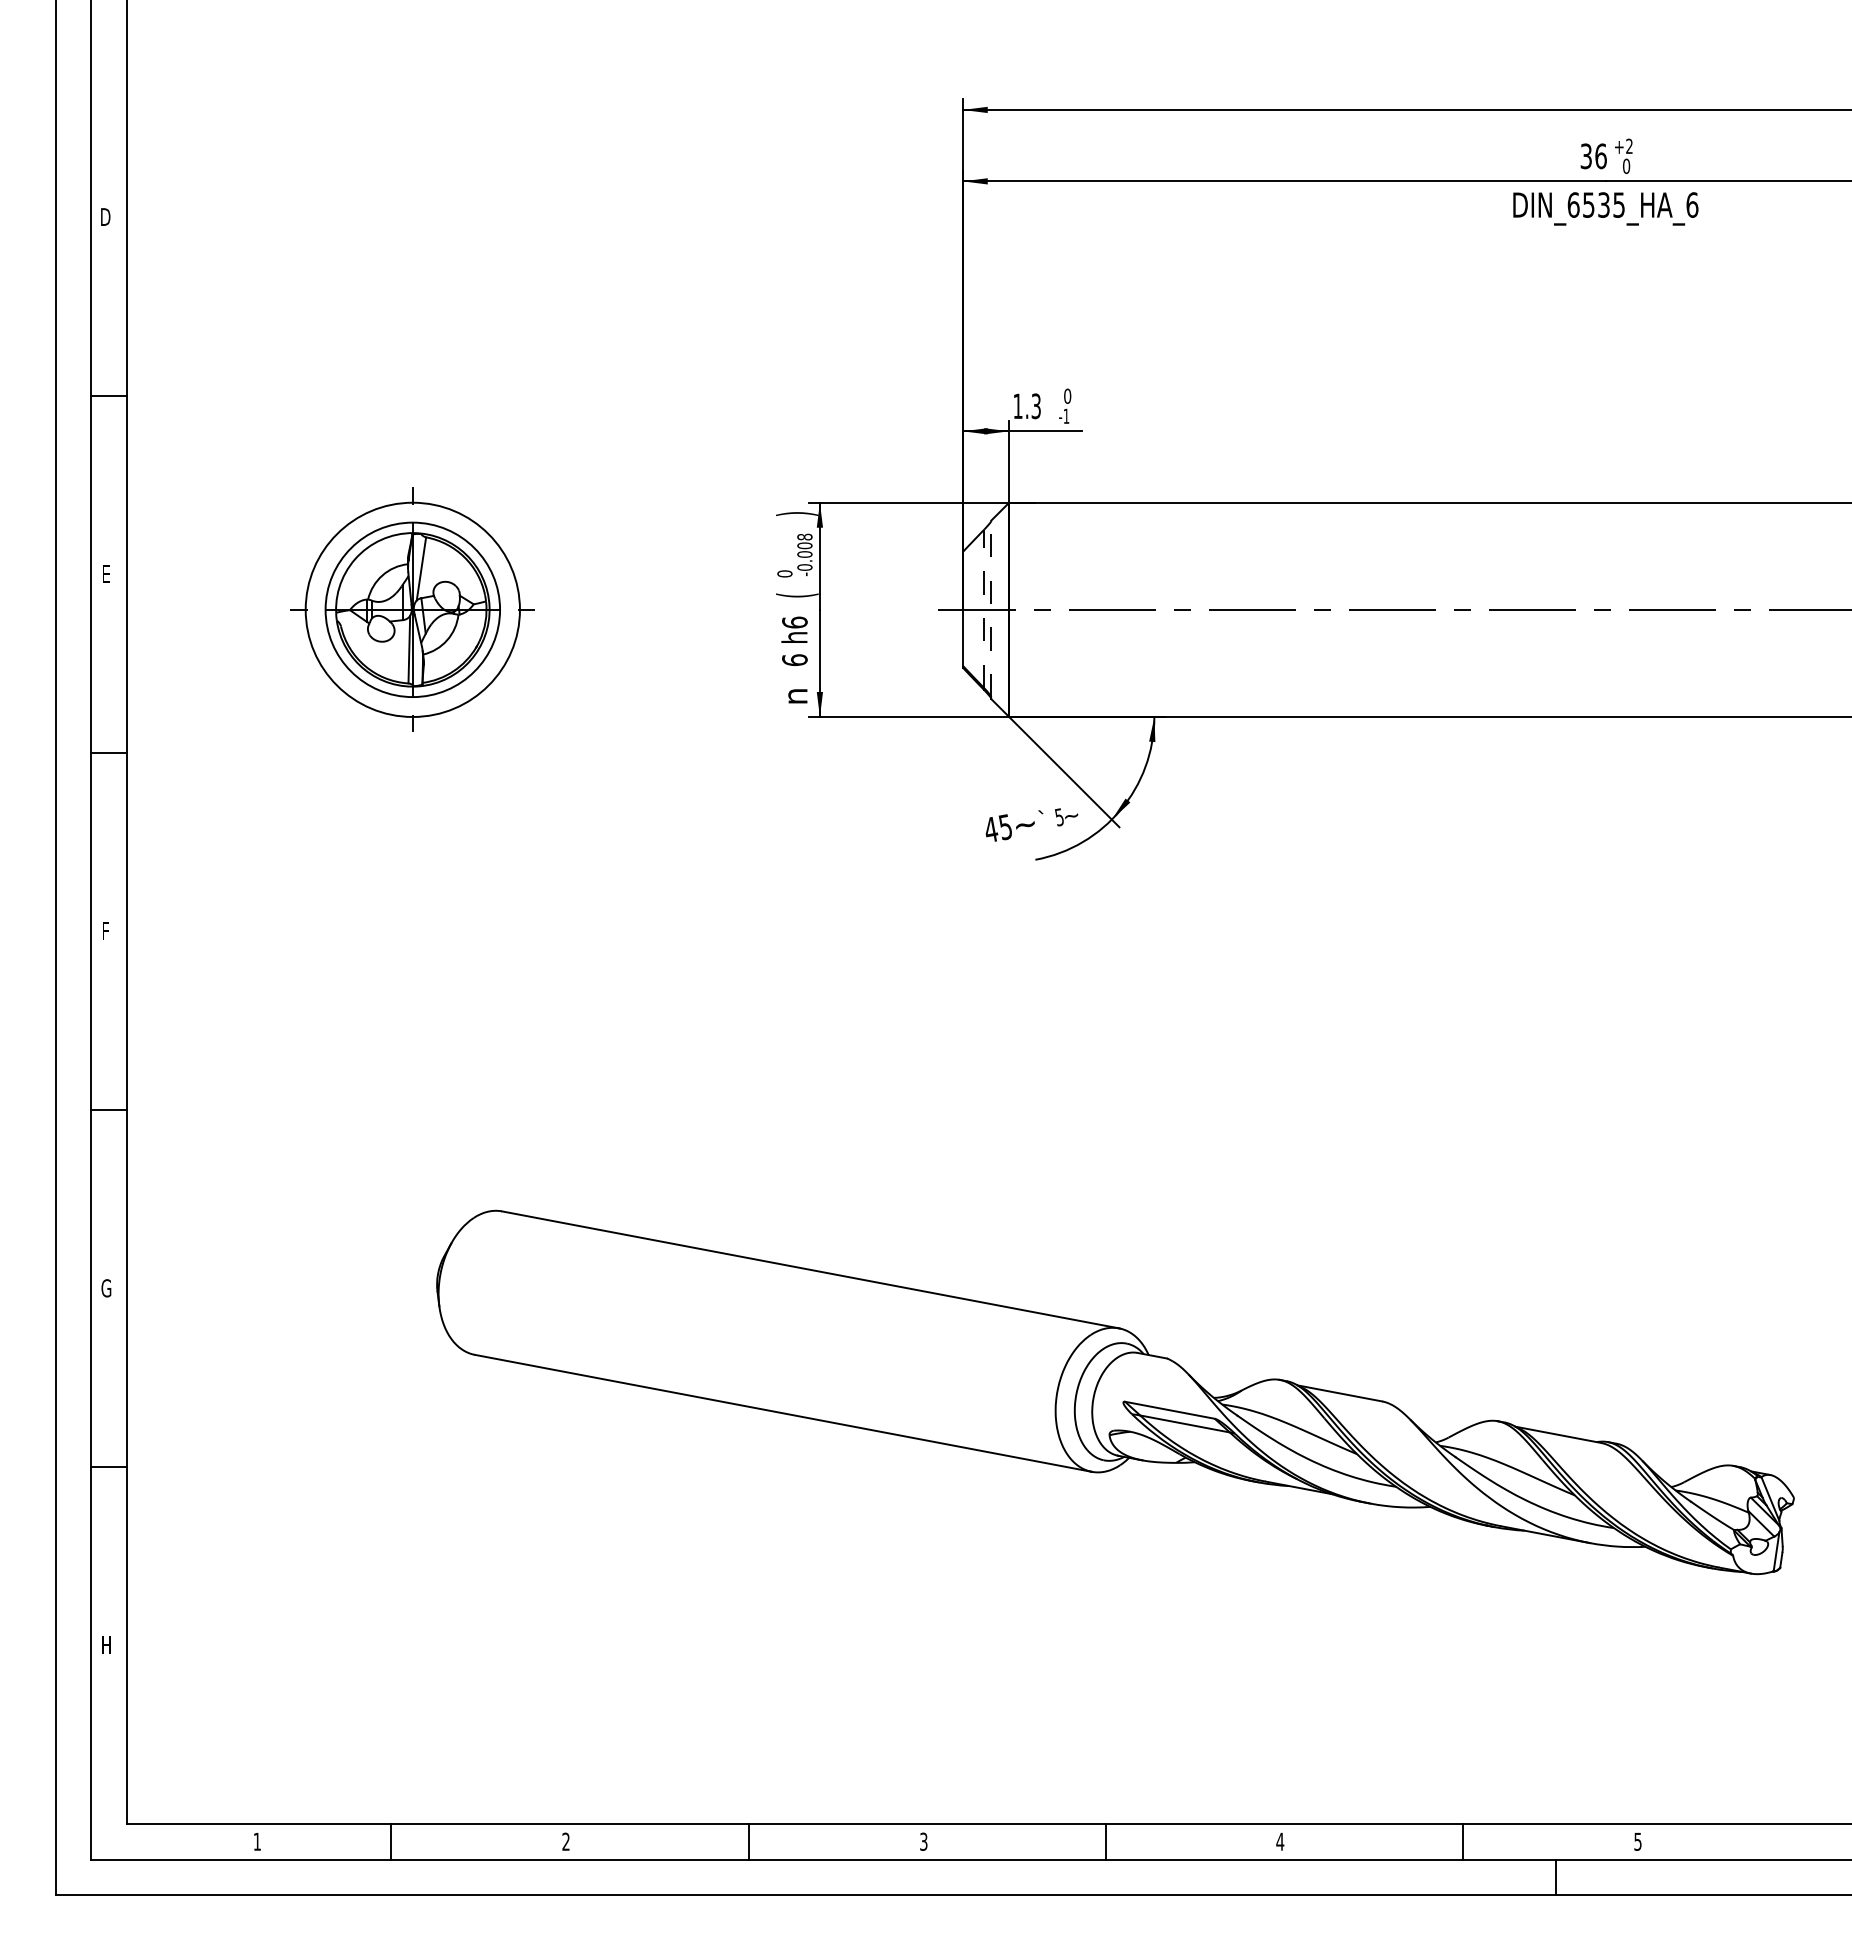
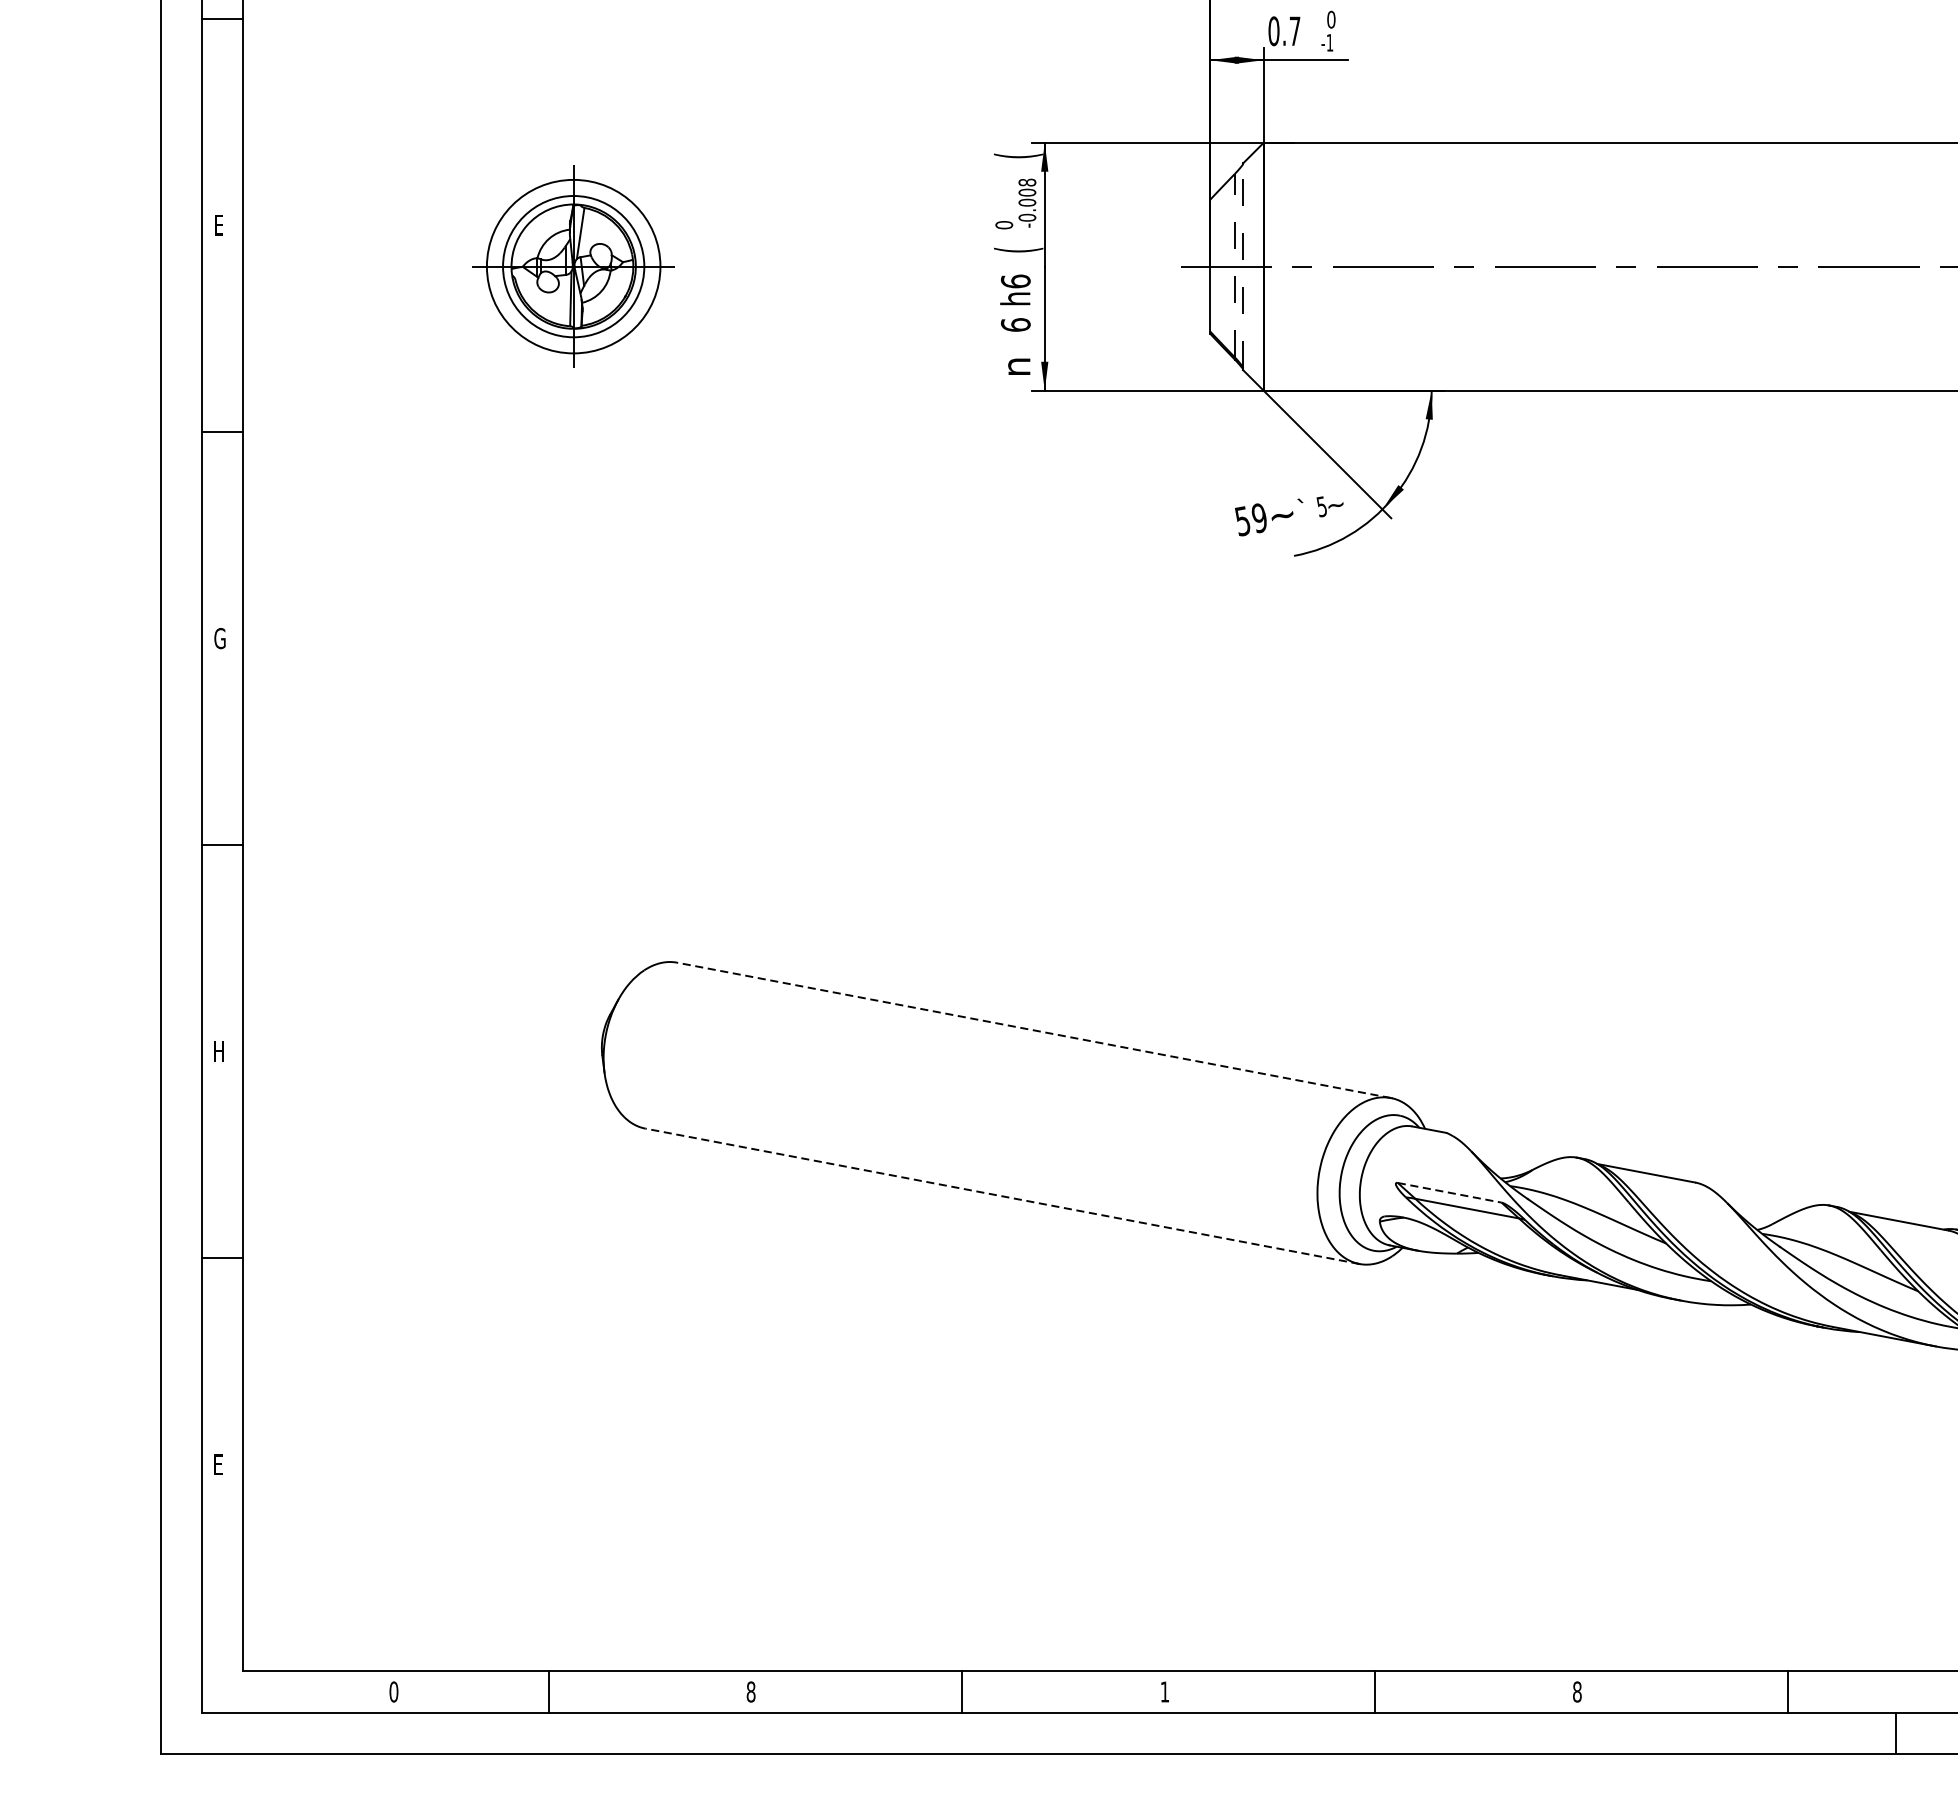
text: (1026, 406) -> (1283, 31), 1.3 -> 0.7
text: (797, 514) -> (1018, 156), ) -> (
part: (412, 609) -> (573, 266), size x0.7
text: (997, 828) -> (1250, 519), 45 -> 59
text: (106, 931) -> (219, 638), F -> G
line: (810, 1269) -> (1033, 1029), solid -> dashed
text: (106, 1288) -> (219, 1051), G -> H
line: (1169, 1410) -> (1449, 1193), solid -> dashed
line: (782, 1413) -> (1001, 1196), solid -> dashed
text: (107, 1644) -> (220, 1463), H -> E
text: (257, 1841) -> (394, 1691), 1 -> 0
text: (565, 1841) -> (750, 1691), 2 -> 8
text: (923, 1841) -> (1164, 1691), 3 -> 1
text: (1280, 1841) -> (1577, 1691), 4 -> 8

